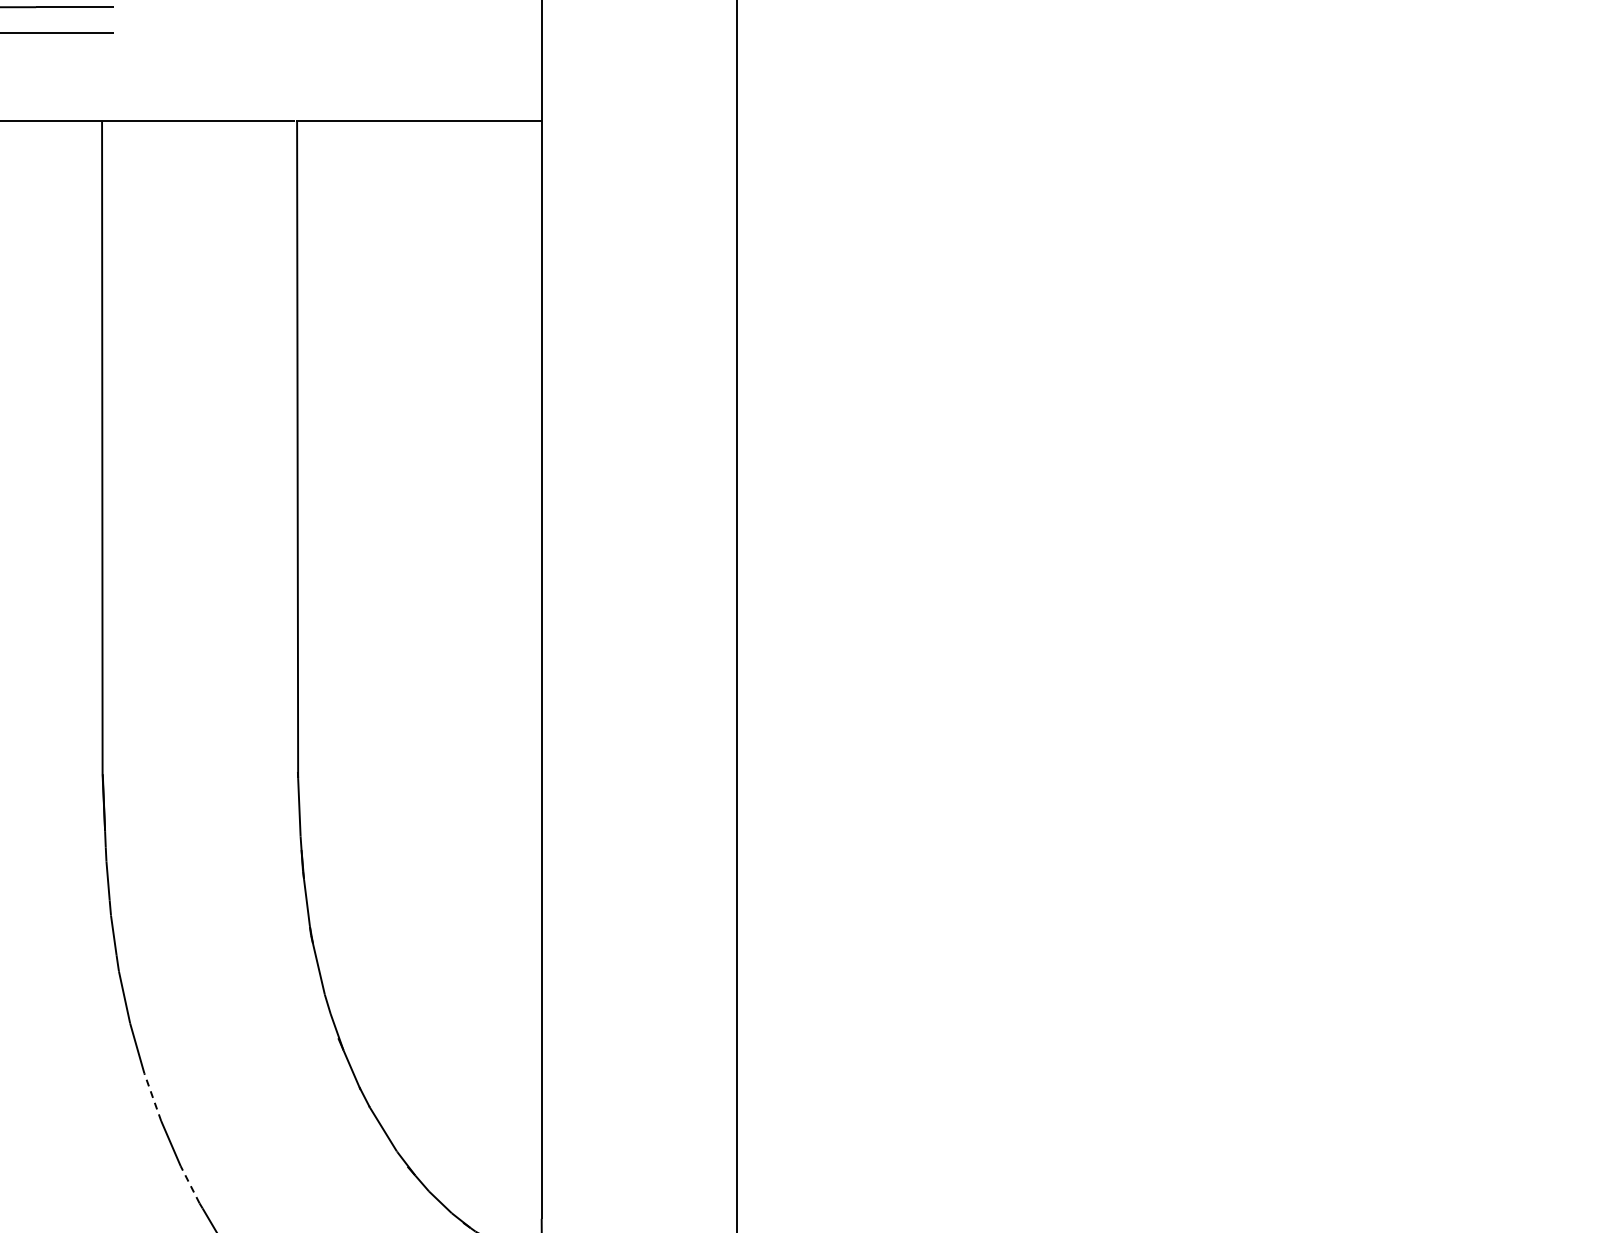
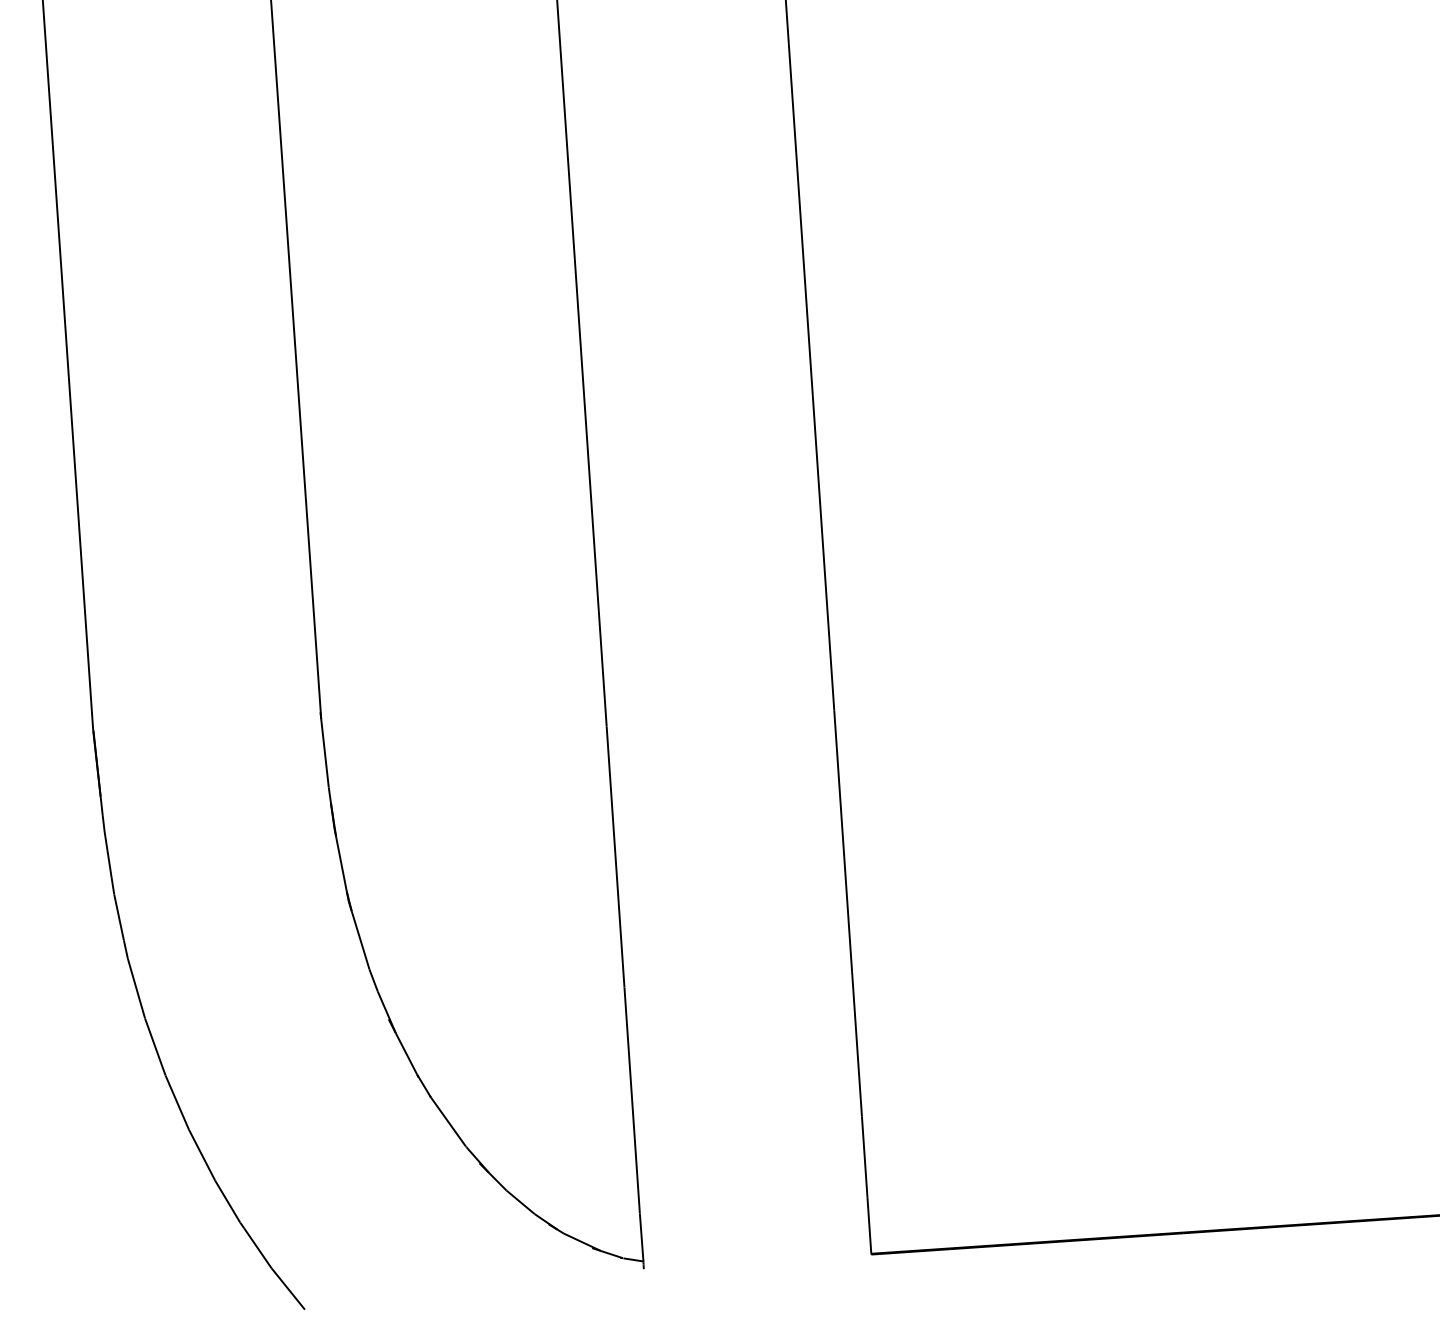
line: (152, 1096) -> (176, 1101), dashed -> solid
line: (190, 1184) -> (228, 1201), dashed -> solid

